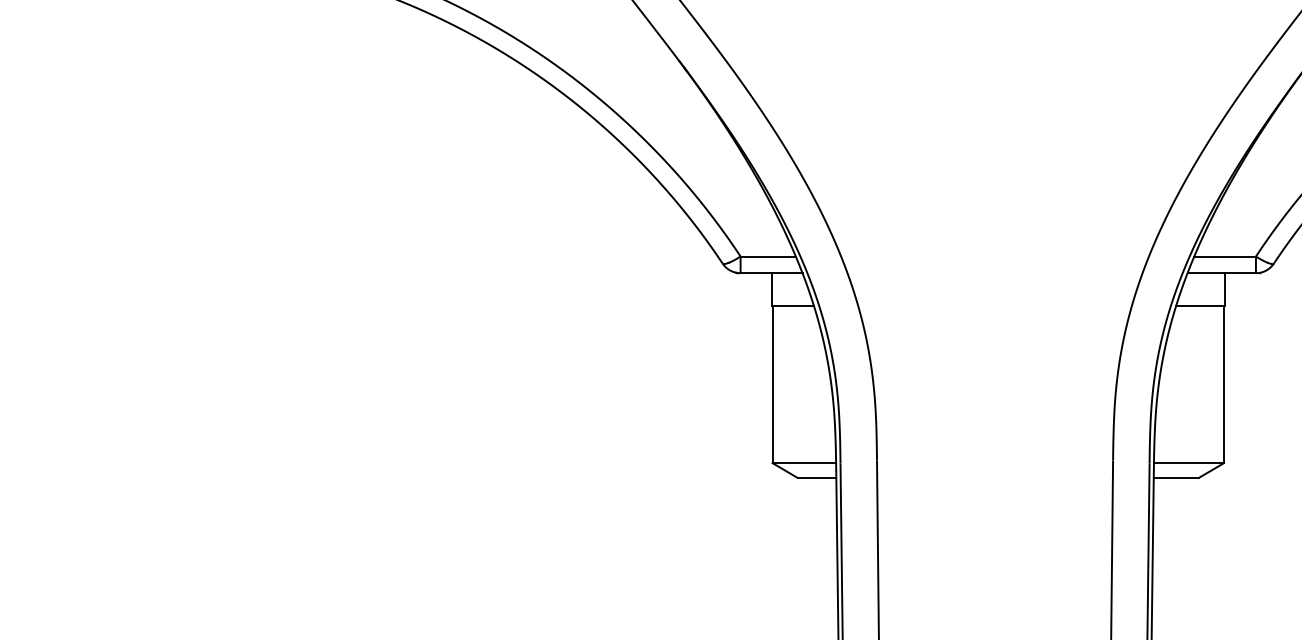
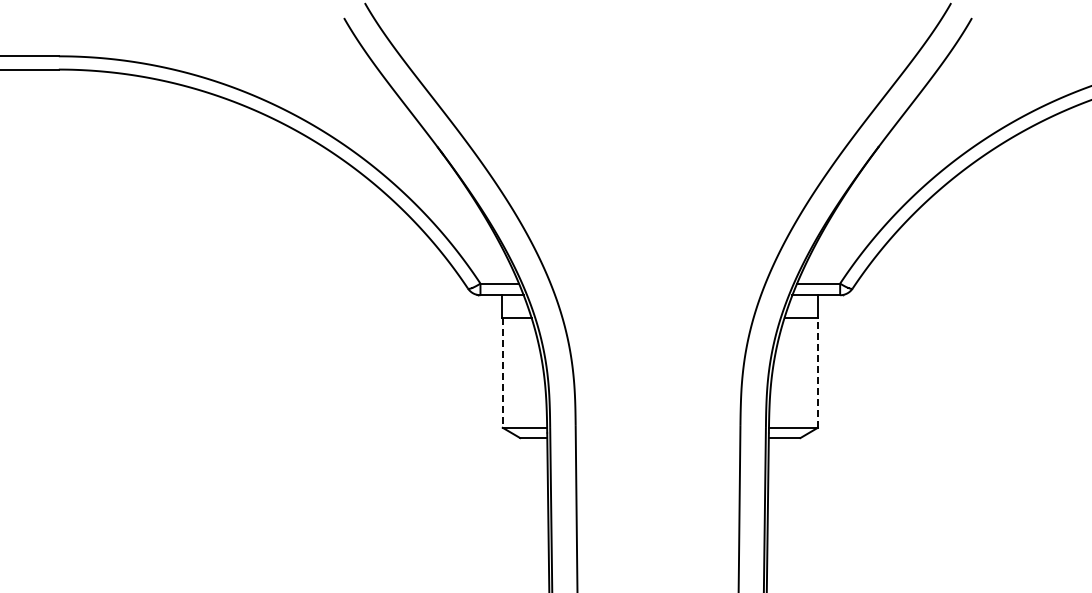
line: (1223, 383) -> (817, 372), solid -> dashed
line: (772, 385) -> (502, 373), solid -> dashed

